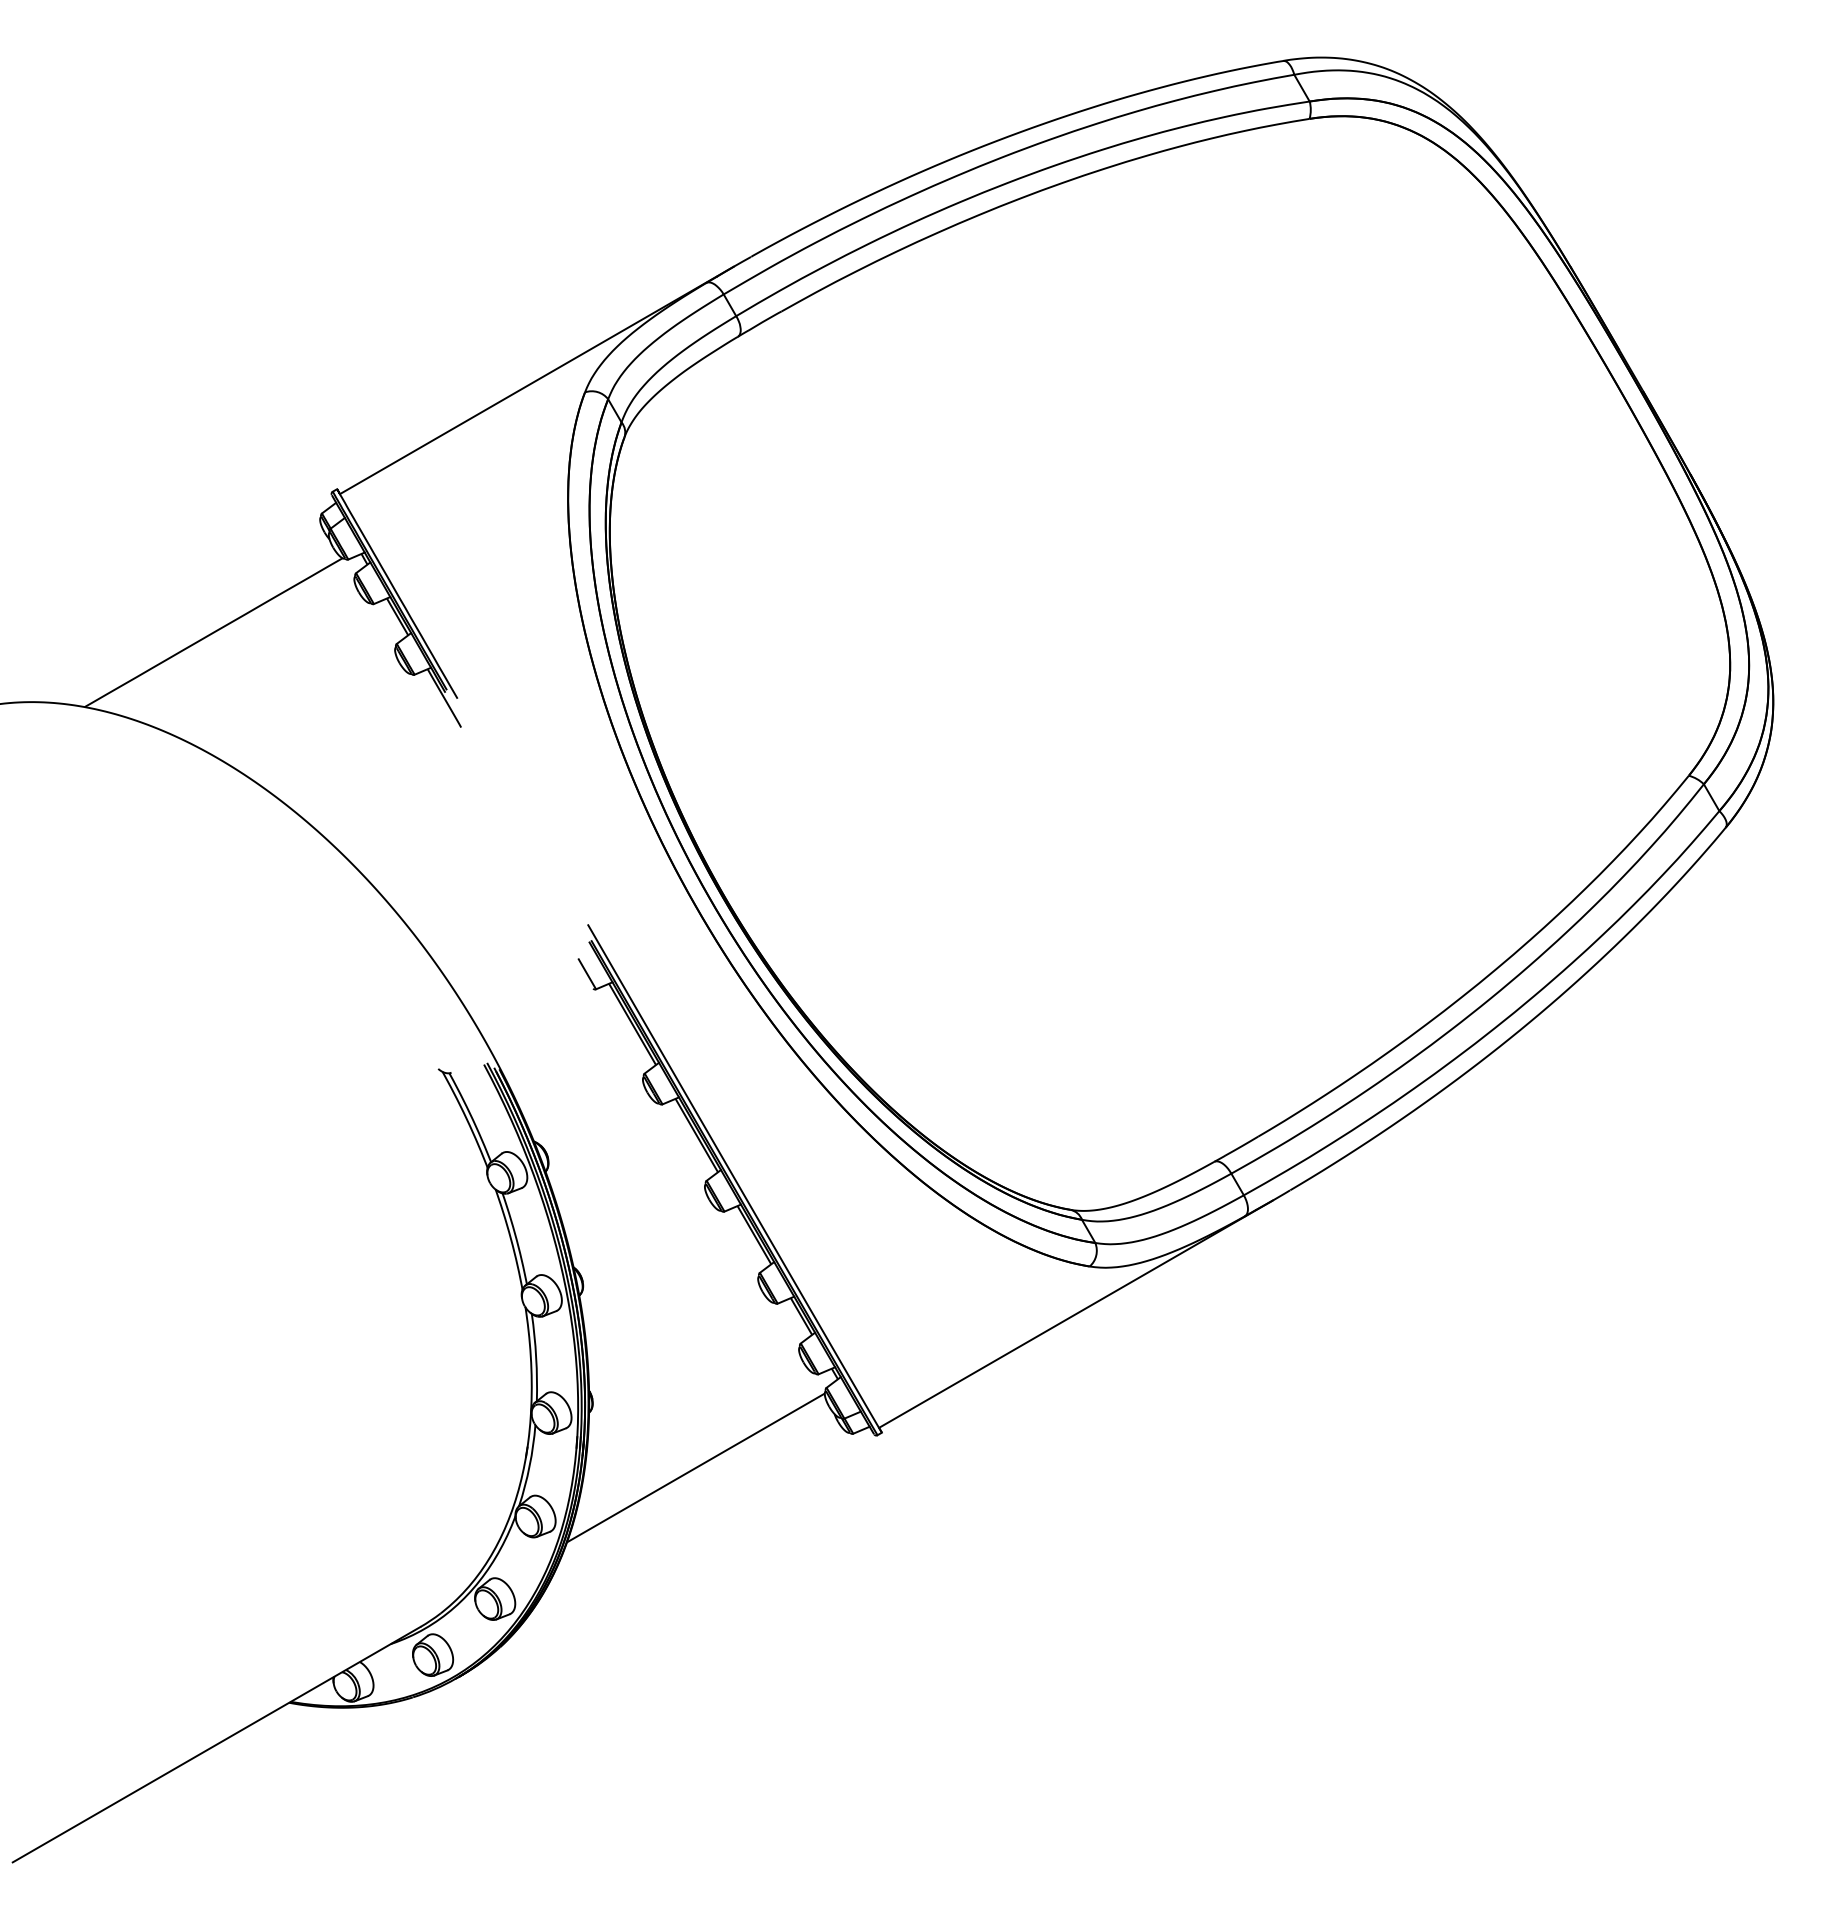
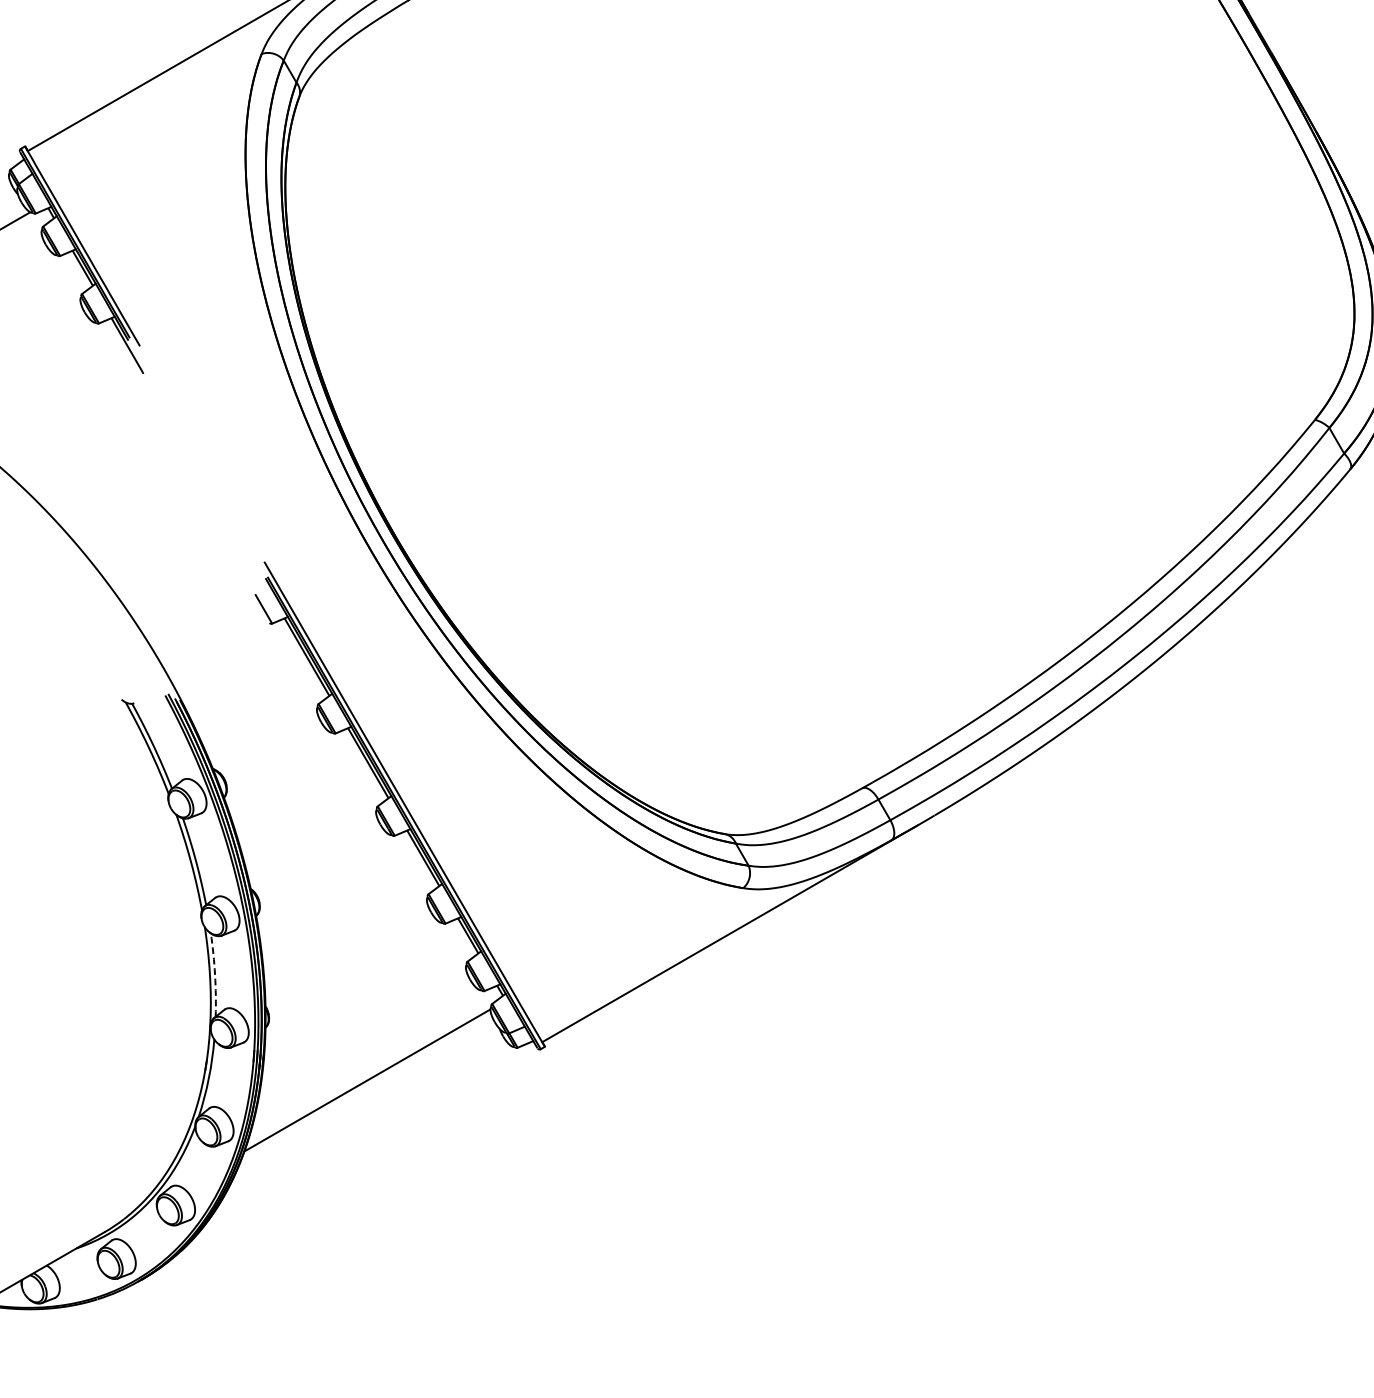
arc: (536, 1357) -> (215, 975), solid -> dashed

